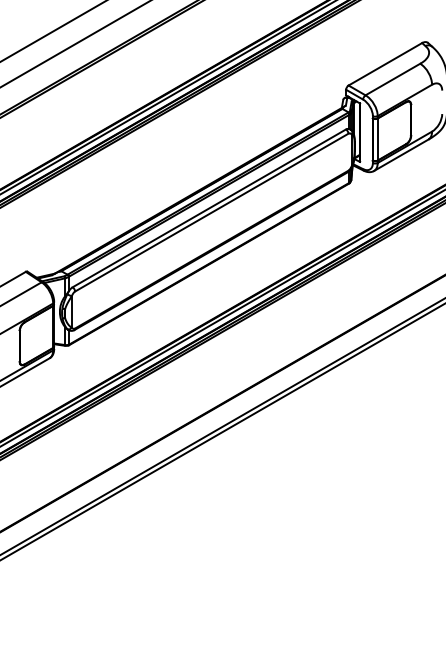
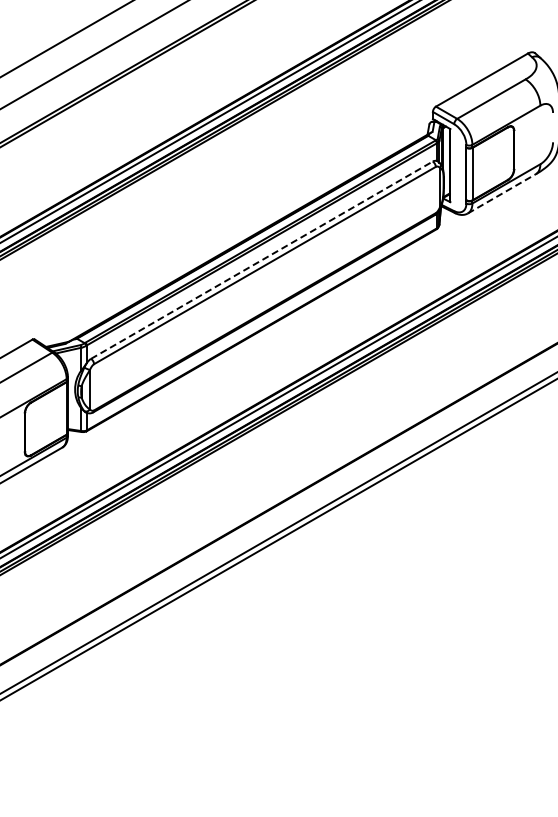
line: (401, 155) -> (502, 193), solid -> dashed
line: (209, 207) -> (262, 259), solid -> dashed

